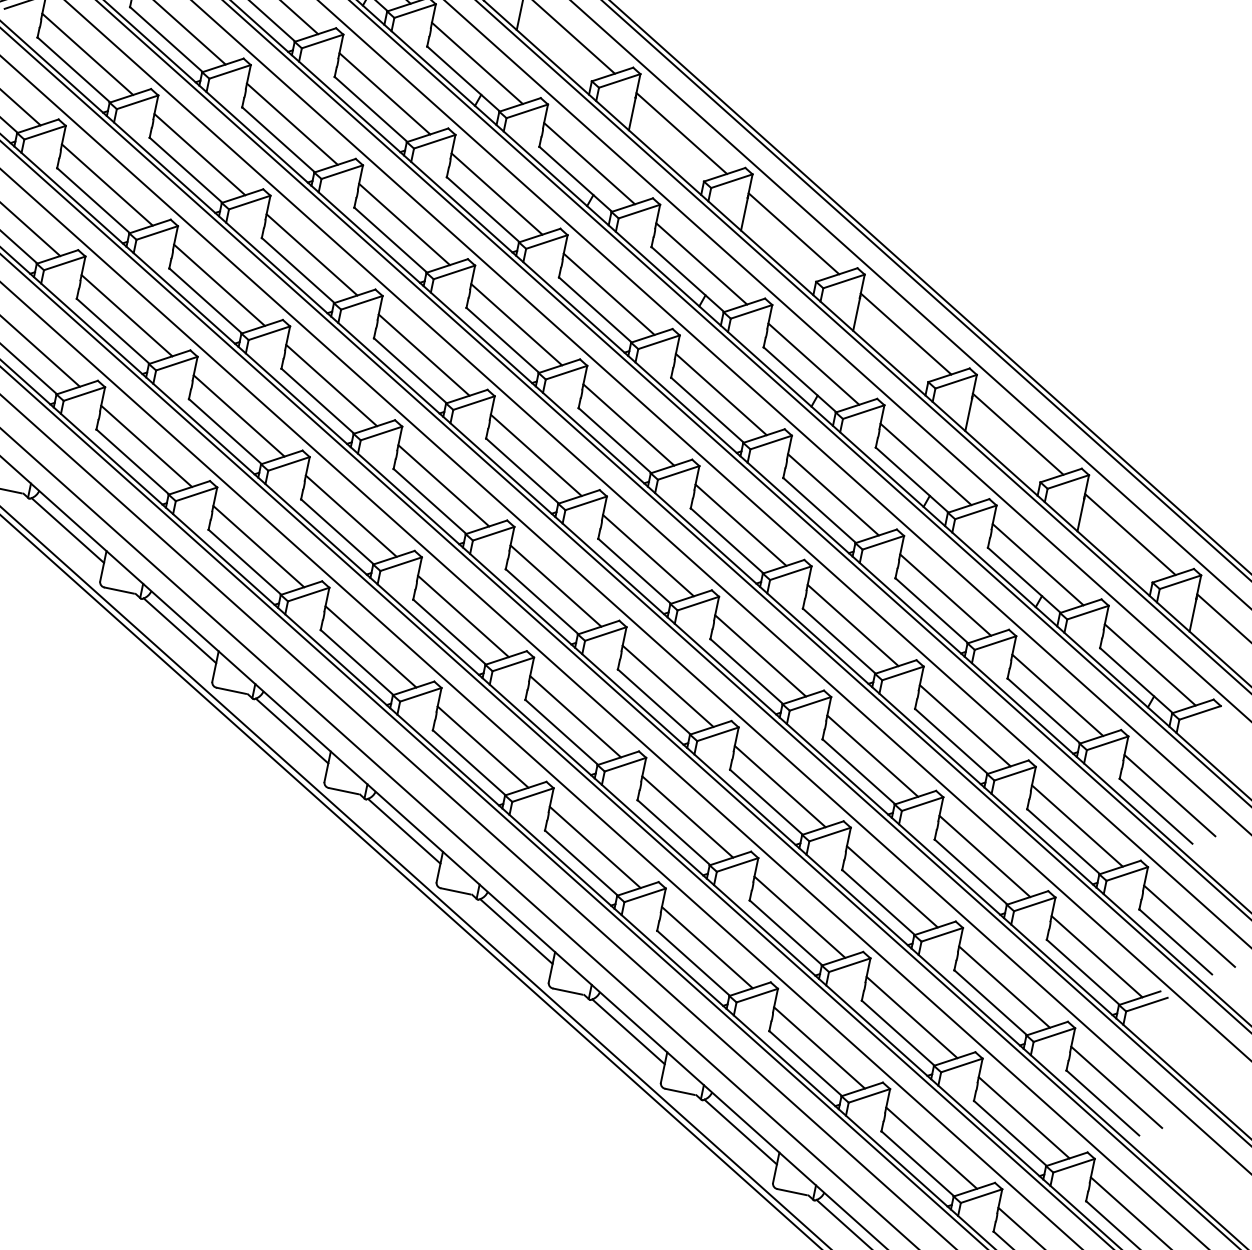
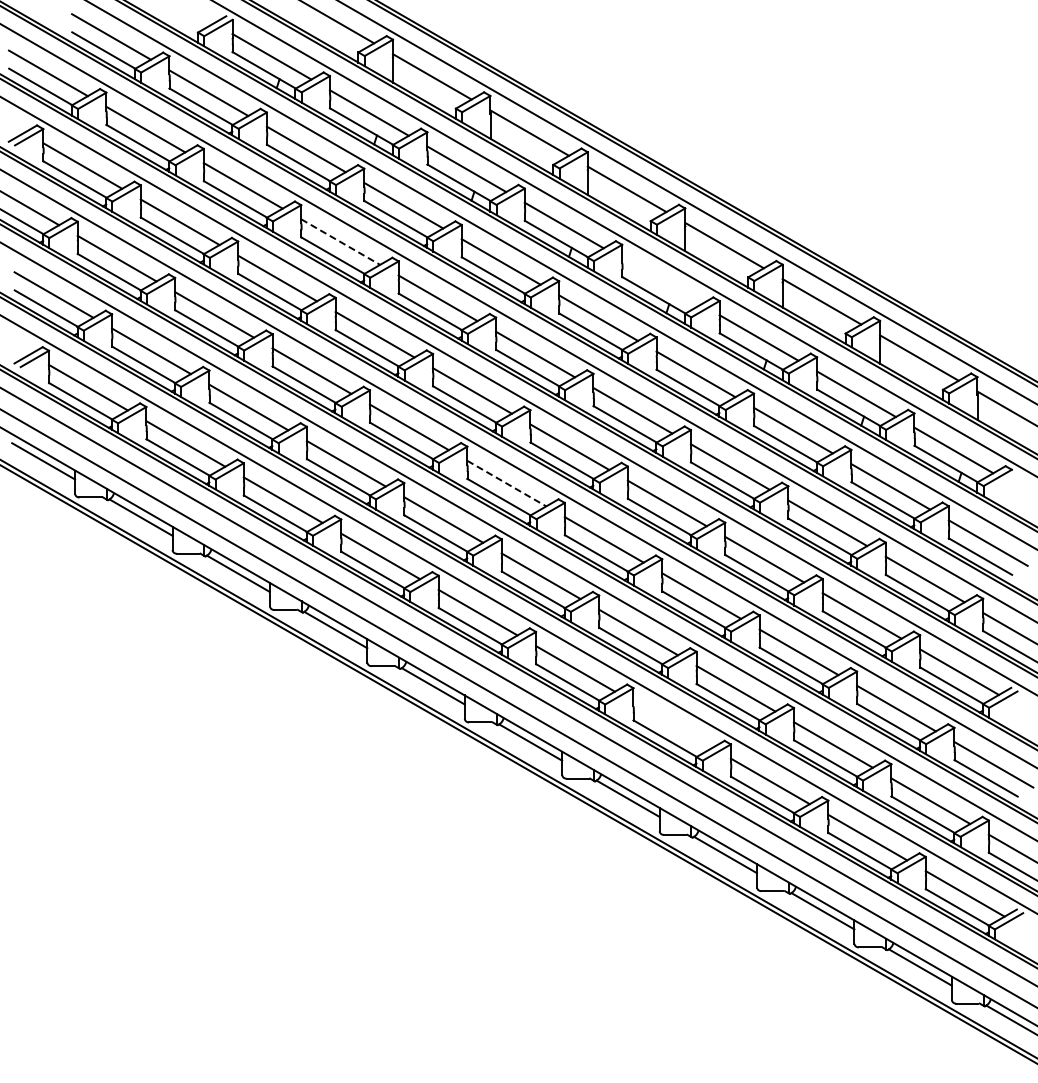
line: (404, 224) -> (340, 242), solid -> dashed
line: (813, 363) -> (661, 281), removed
line: (555, 585) -> (506, 483), solid -> dashed
line: (706, 946) -> (672, 724), removed

